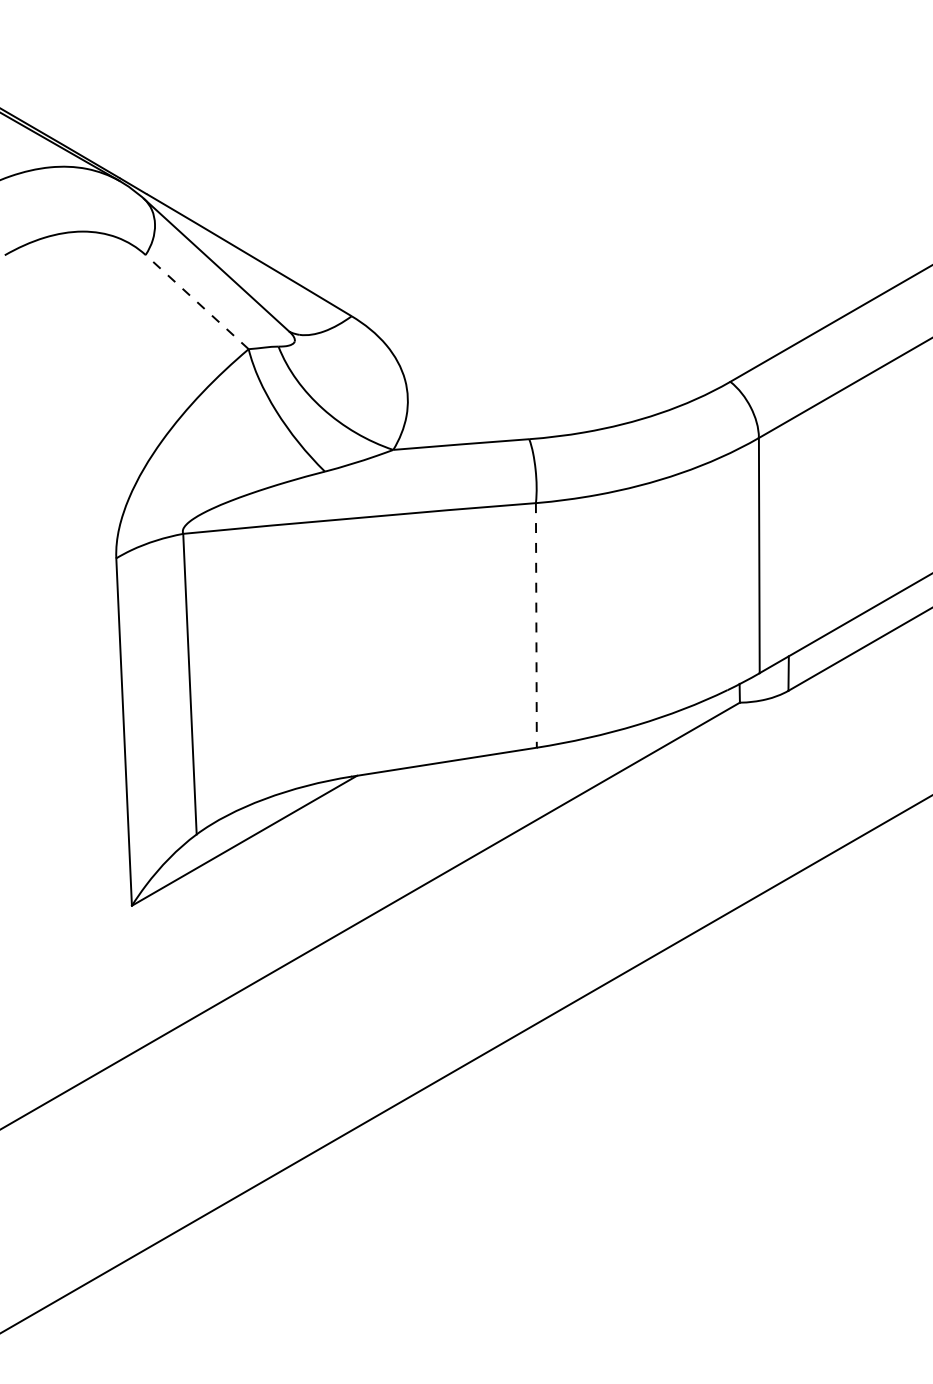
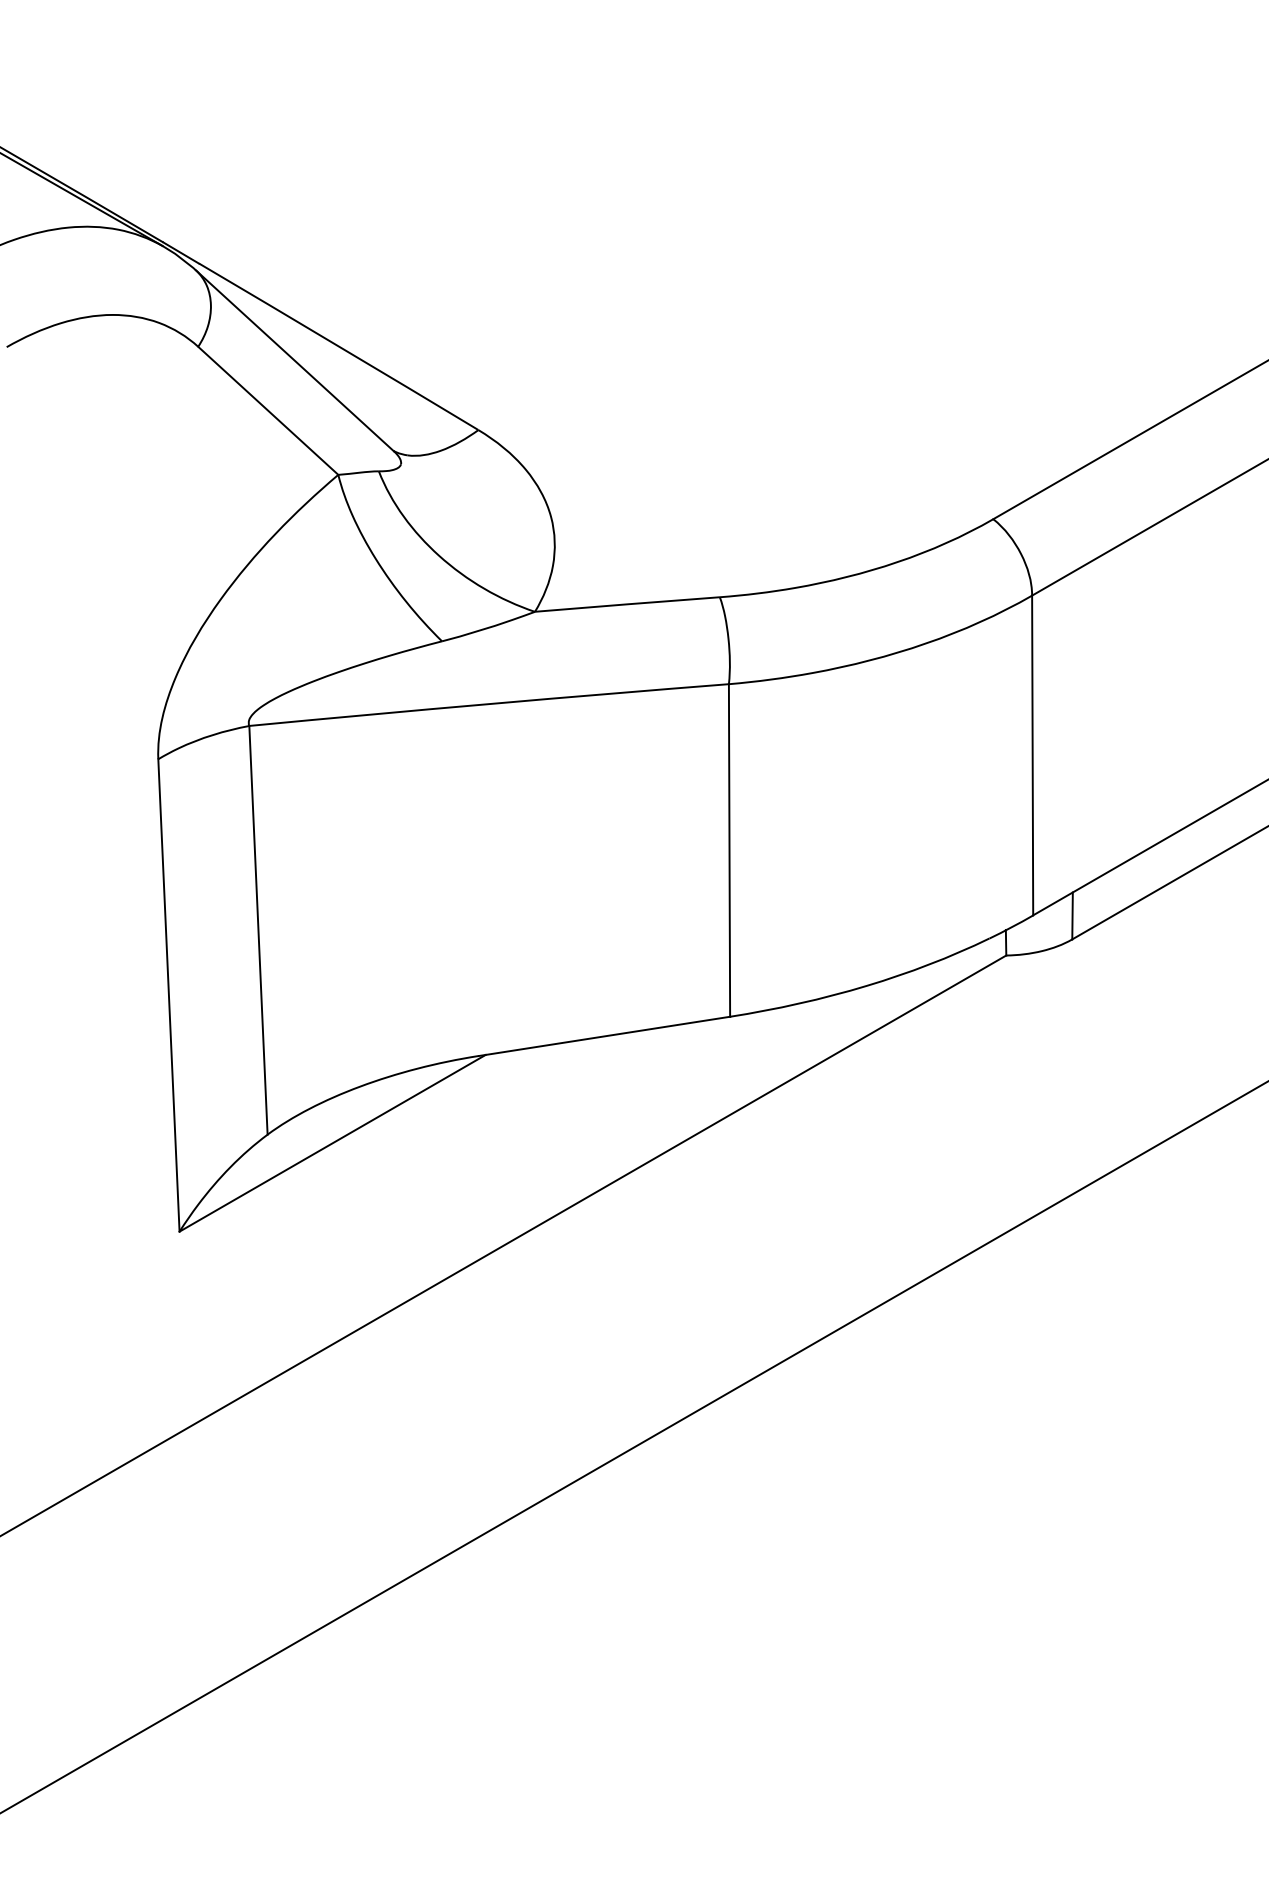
line: (197, 302) -> (268, 411), dashed -> solid
line: (536, 625) -> (729, 850), dashed -> solid

